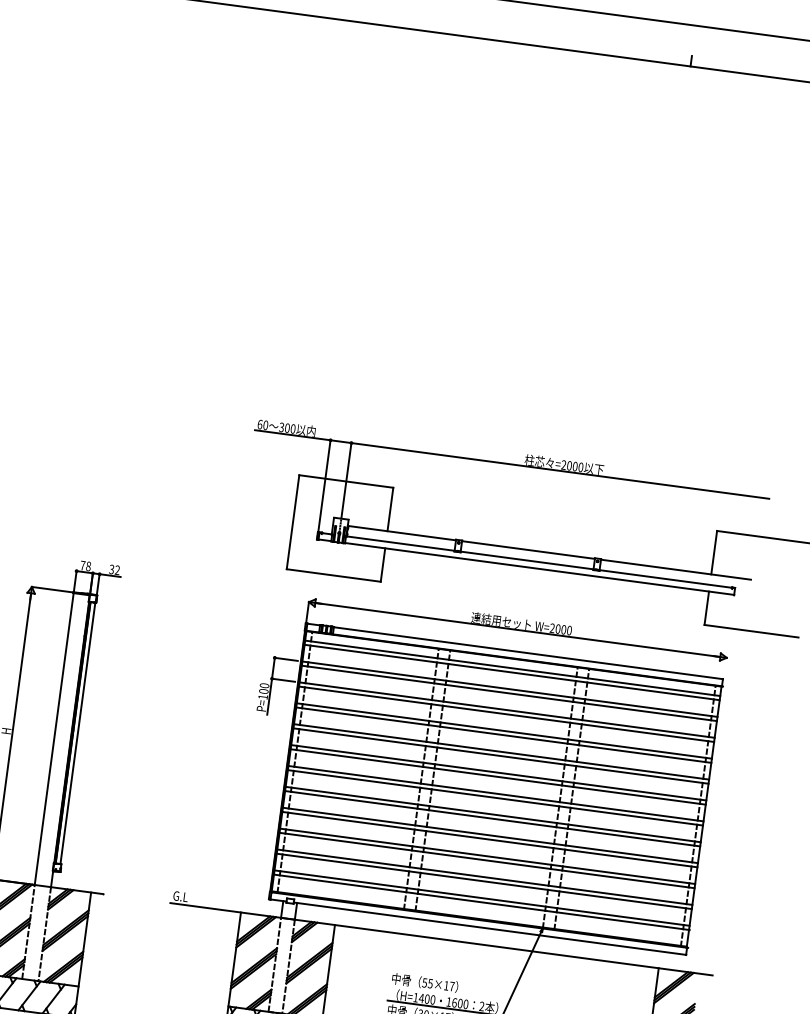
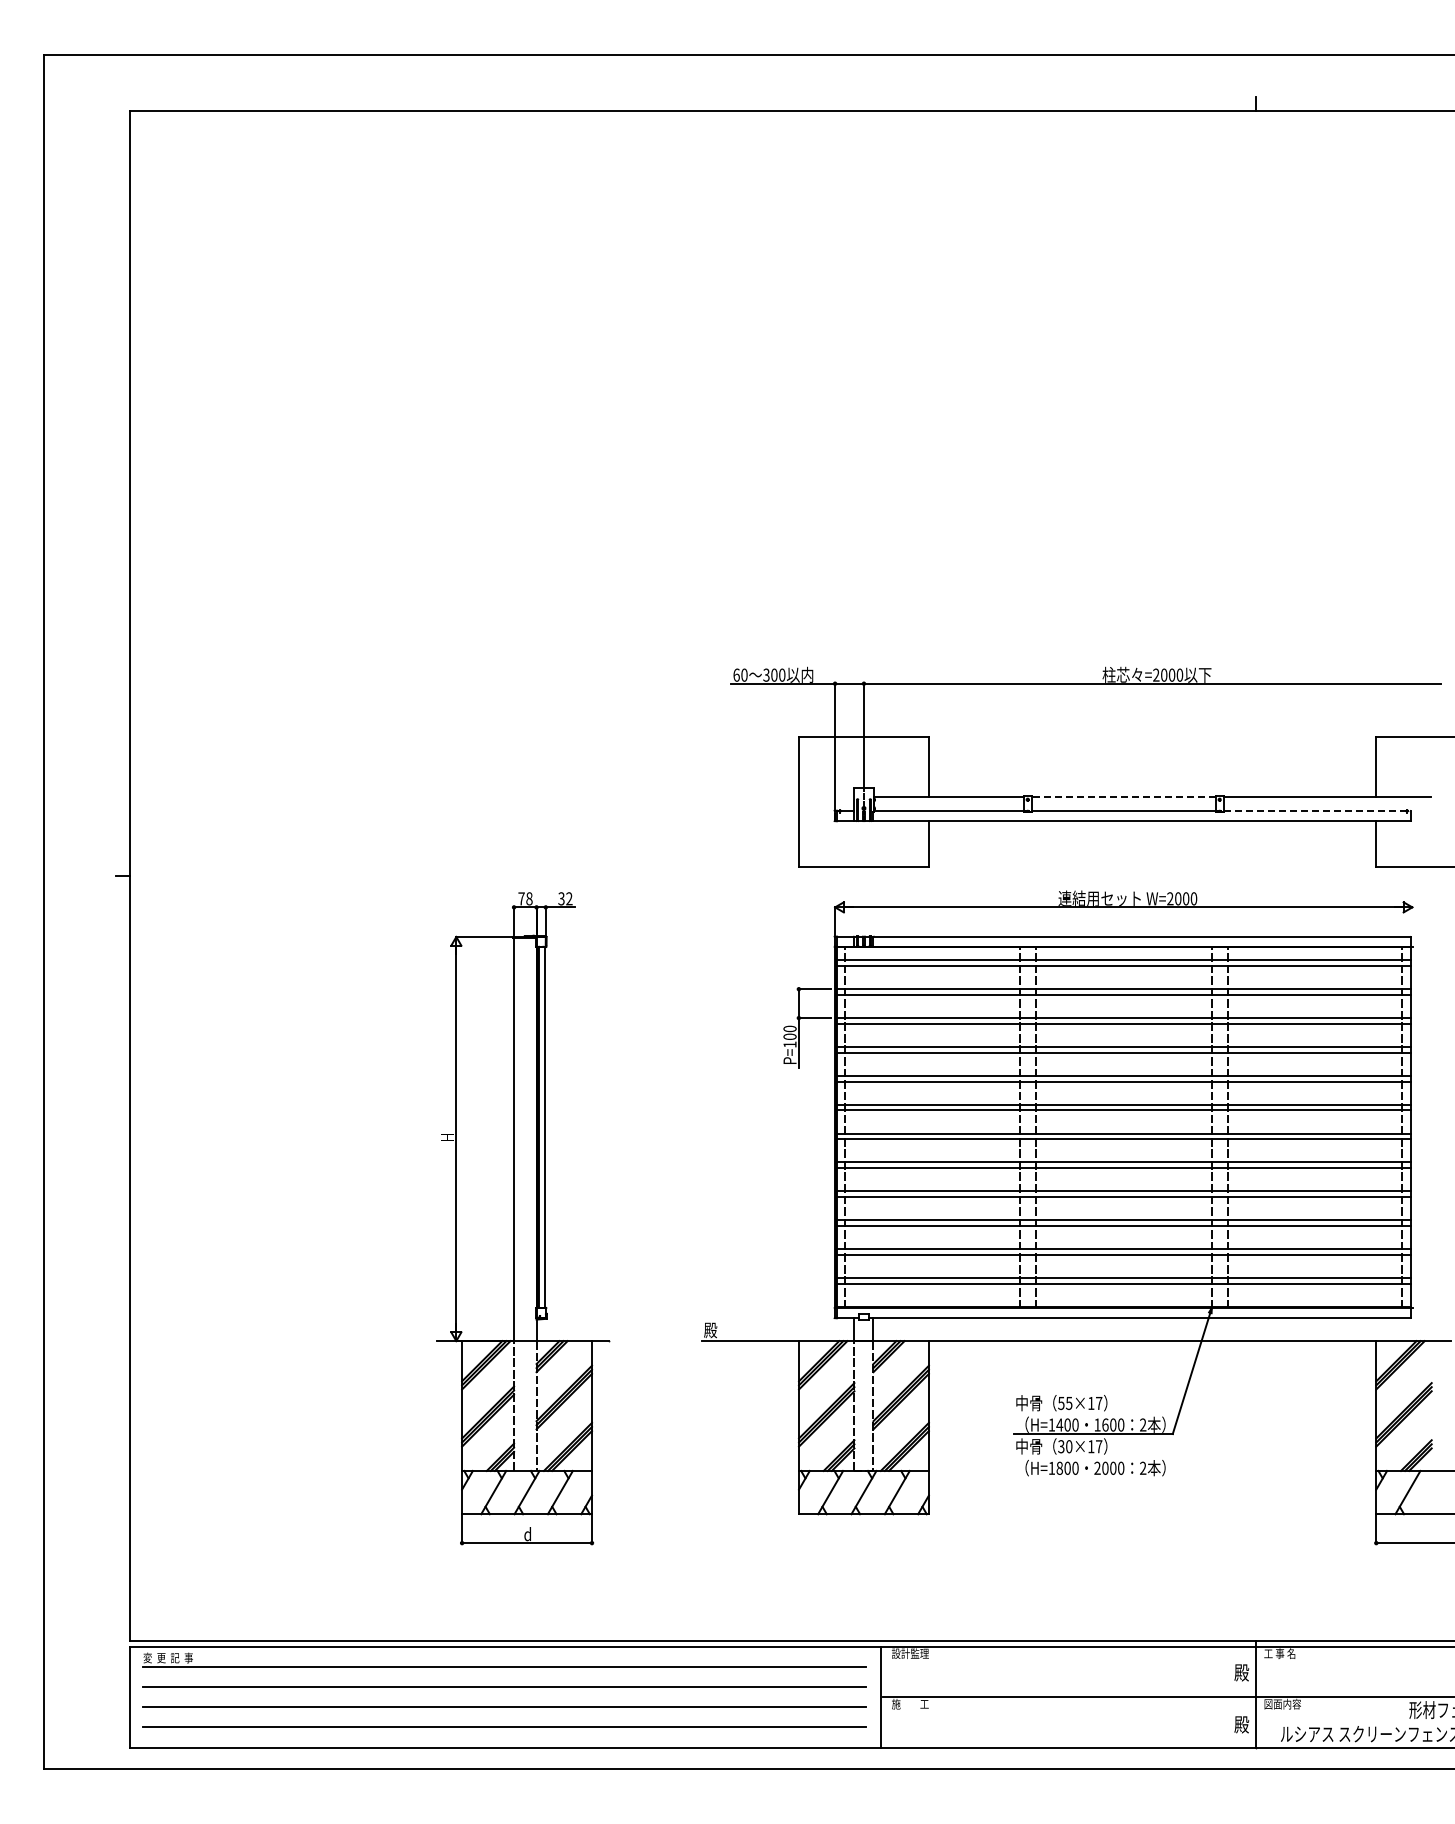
line: (528, 549) -> (1123, 796), solid -> dashed
line: (667, 579) -> (1317, 811), solid -> dashed
text: (180, 896) -> (714, 1330), G.L -> 殿

